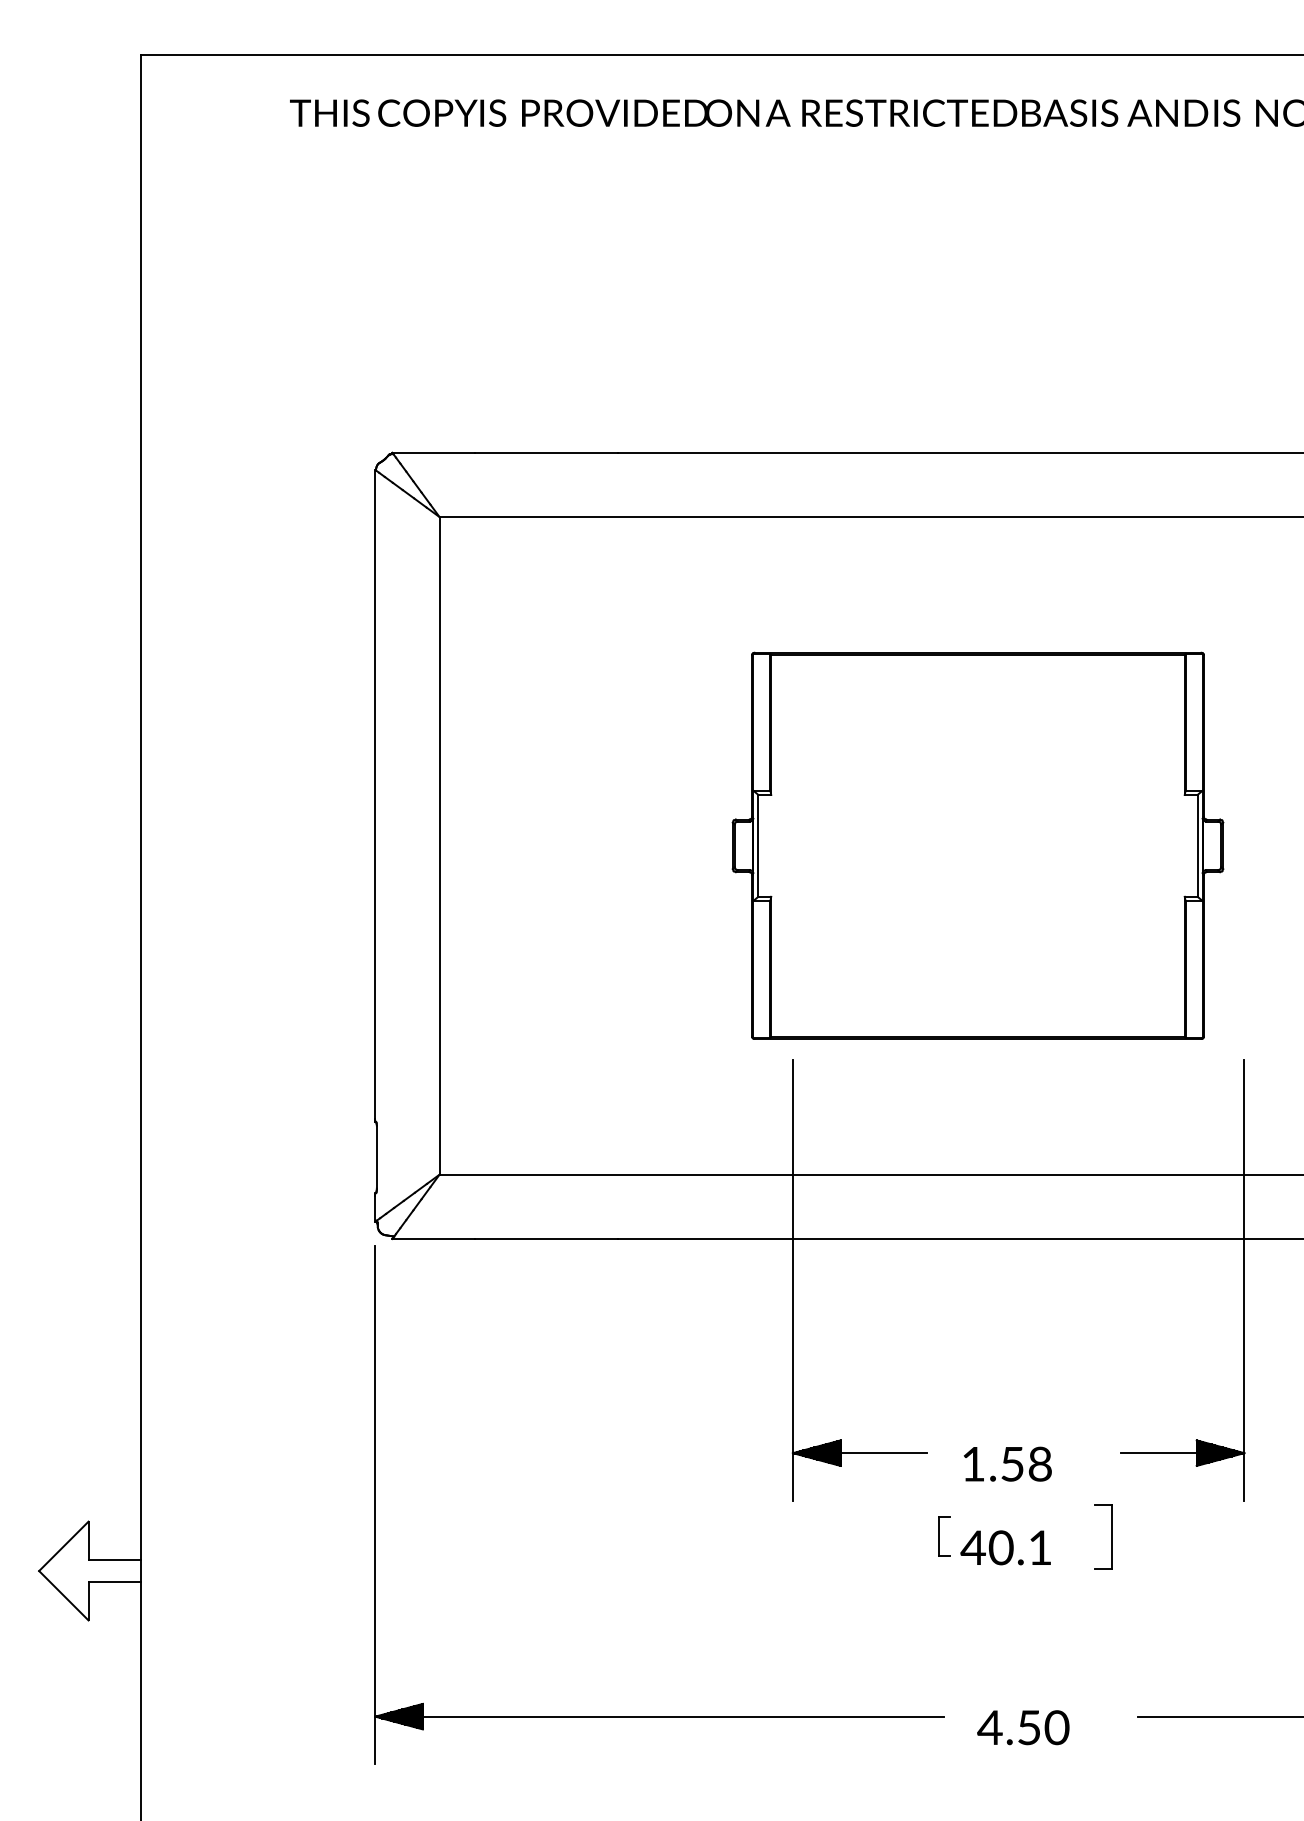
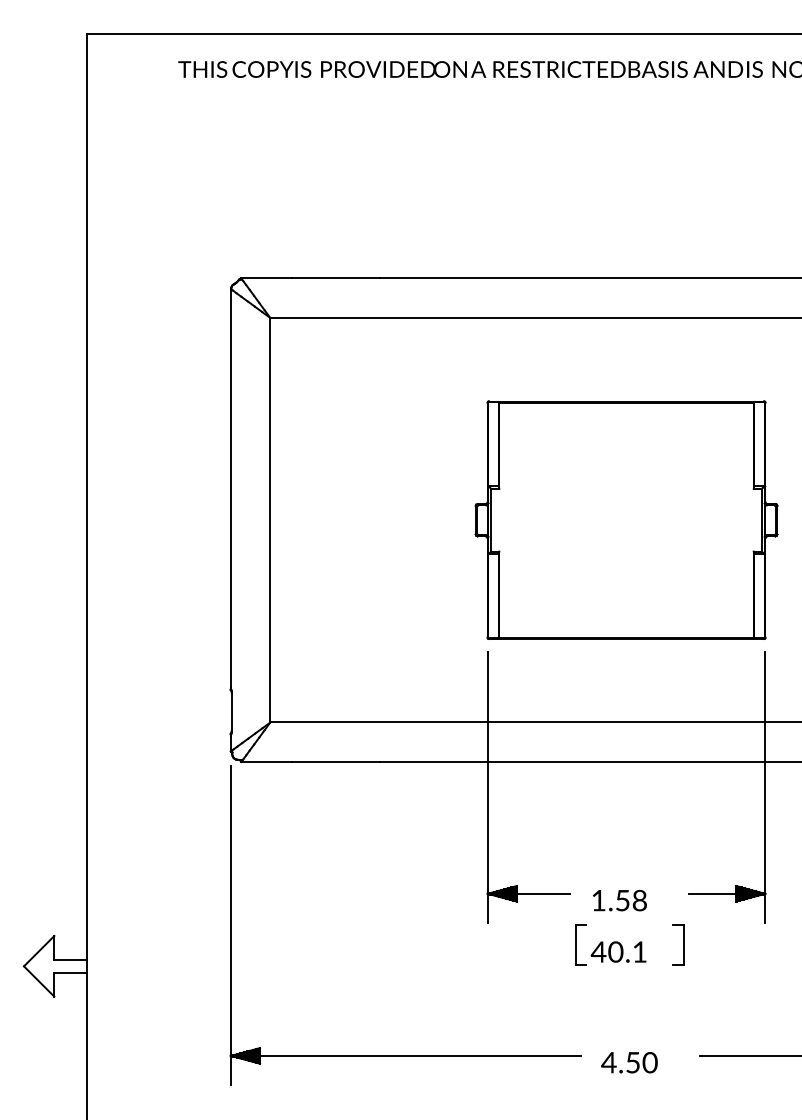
part: (977, 844) -> (626, 519), moved
part: (943, 1535) -> (580, 944), size x1.67

